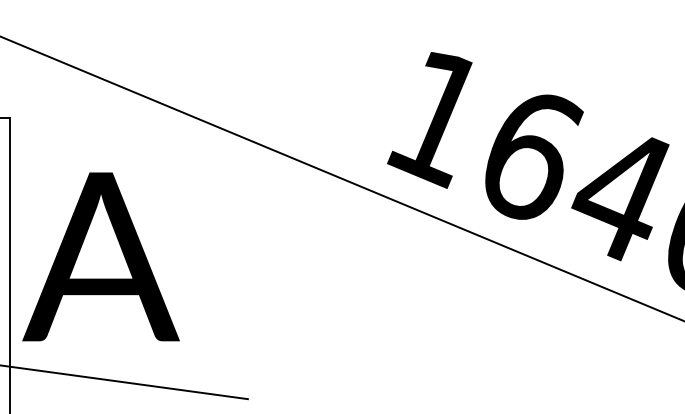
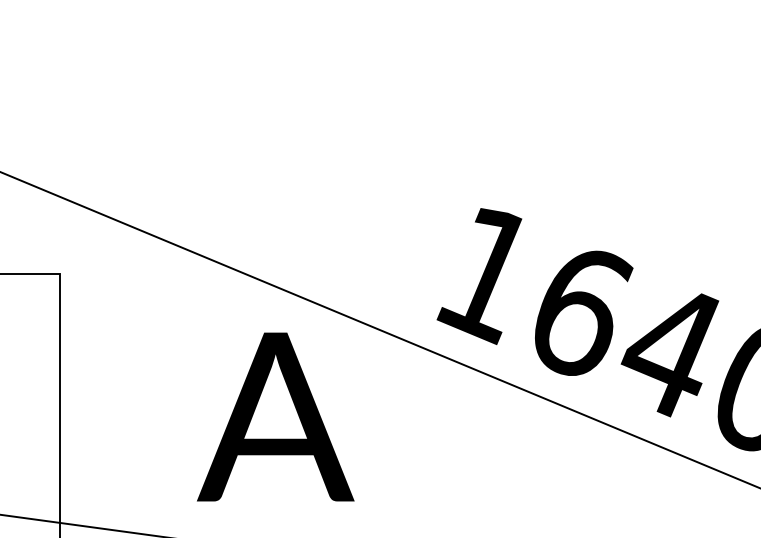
text: (100, 256) -> (275, 416), moved

